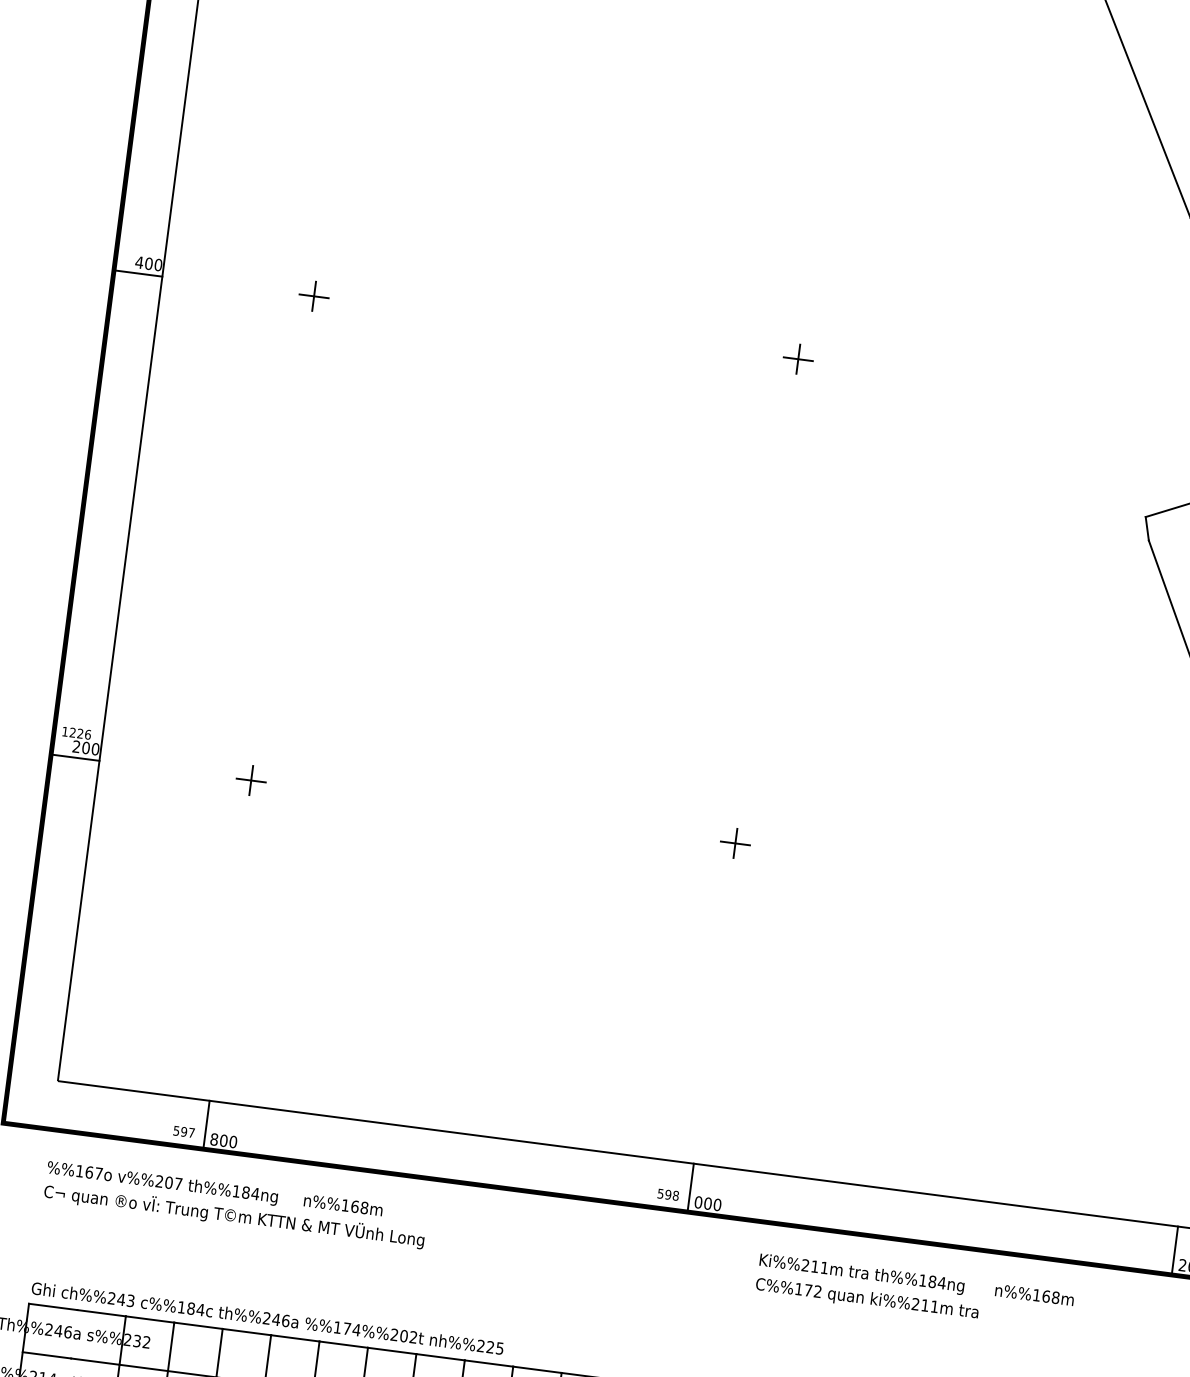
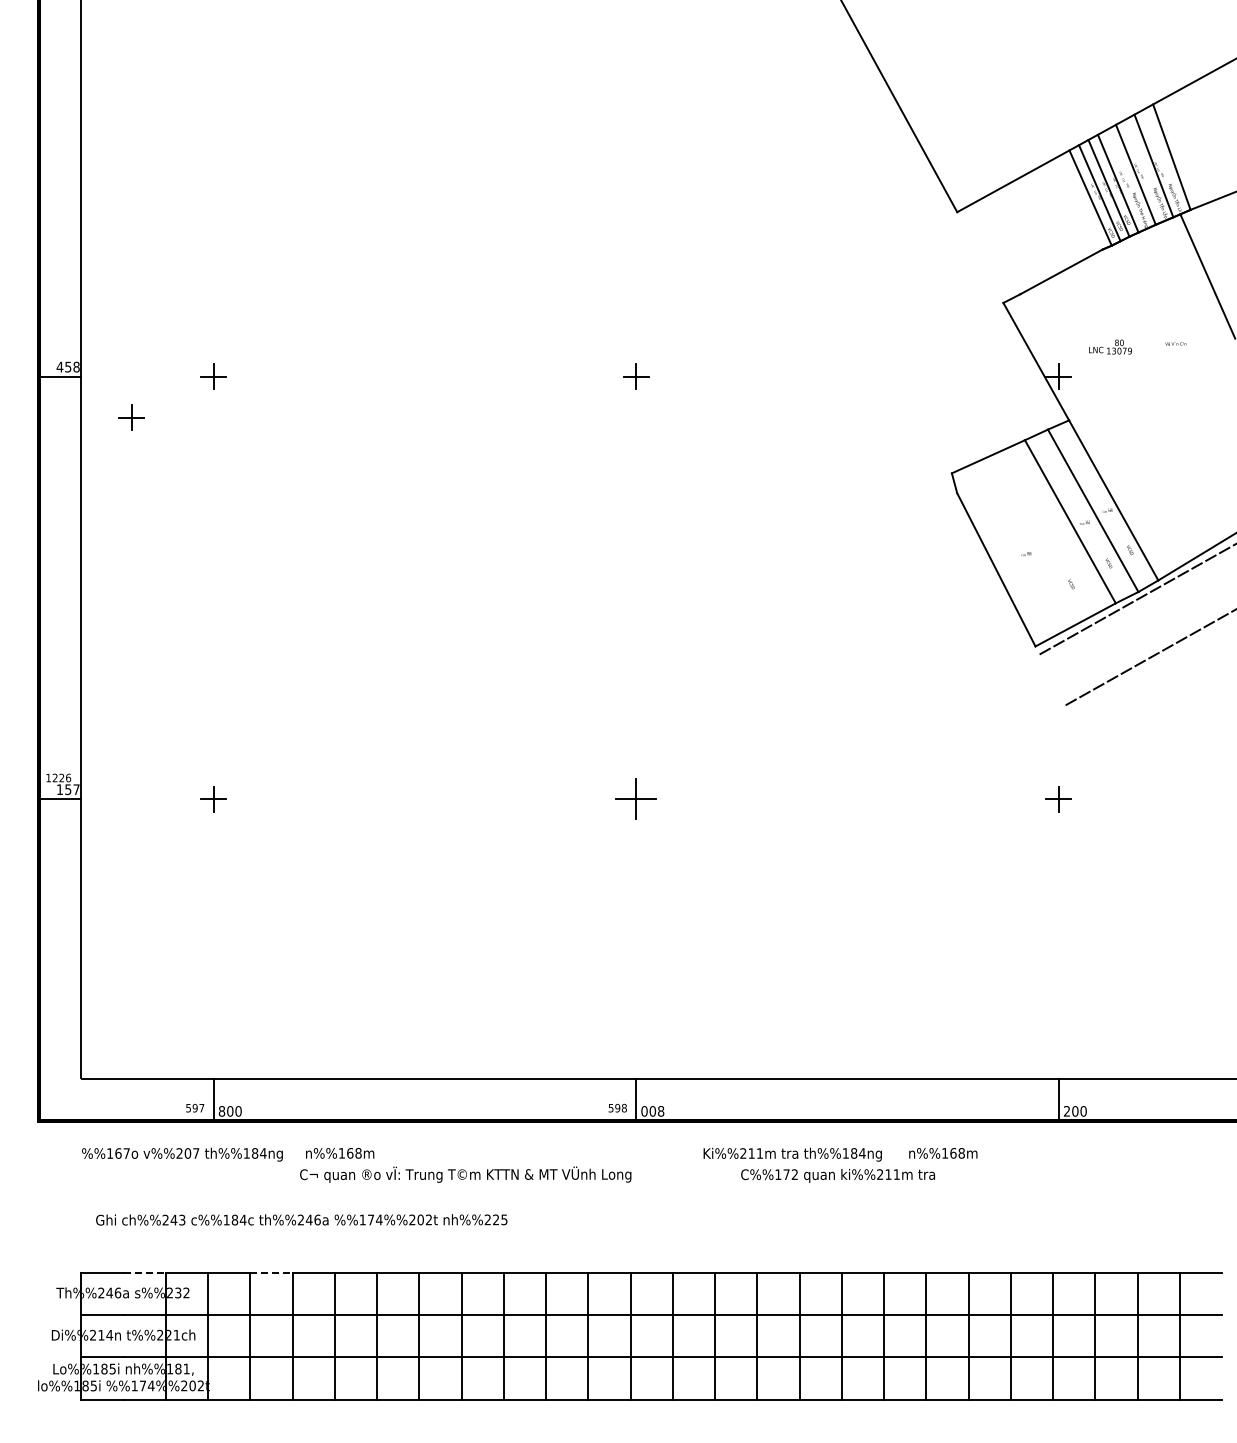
text: (153, 263) -> (72, 366), 400 -> 458
part: (213, 330) -> (131, 417), added
text: (85, 747) -> (67, 789), 200 -> 157
part: (735, 843) -> (636, 799), size x1.6
text: (716, 1204) -> (660, 1111), 000 -> 008
text: (234, 1215) -> (465, 1174), moved
text: (866, 1299) -> (837, 1175), moved
line: (102, 1312) -> (145, 1272), solid -> dashed
text: (267, 1317) -> (301, 1219), moved
line: (247, 1331) -> (271, 1272), solid -> dashed

